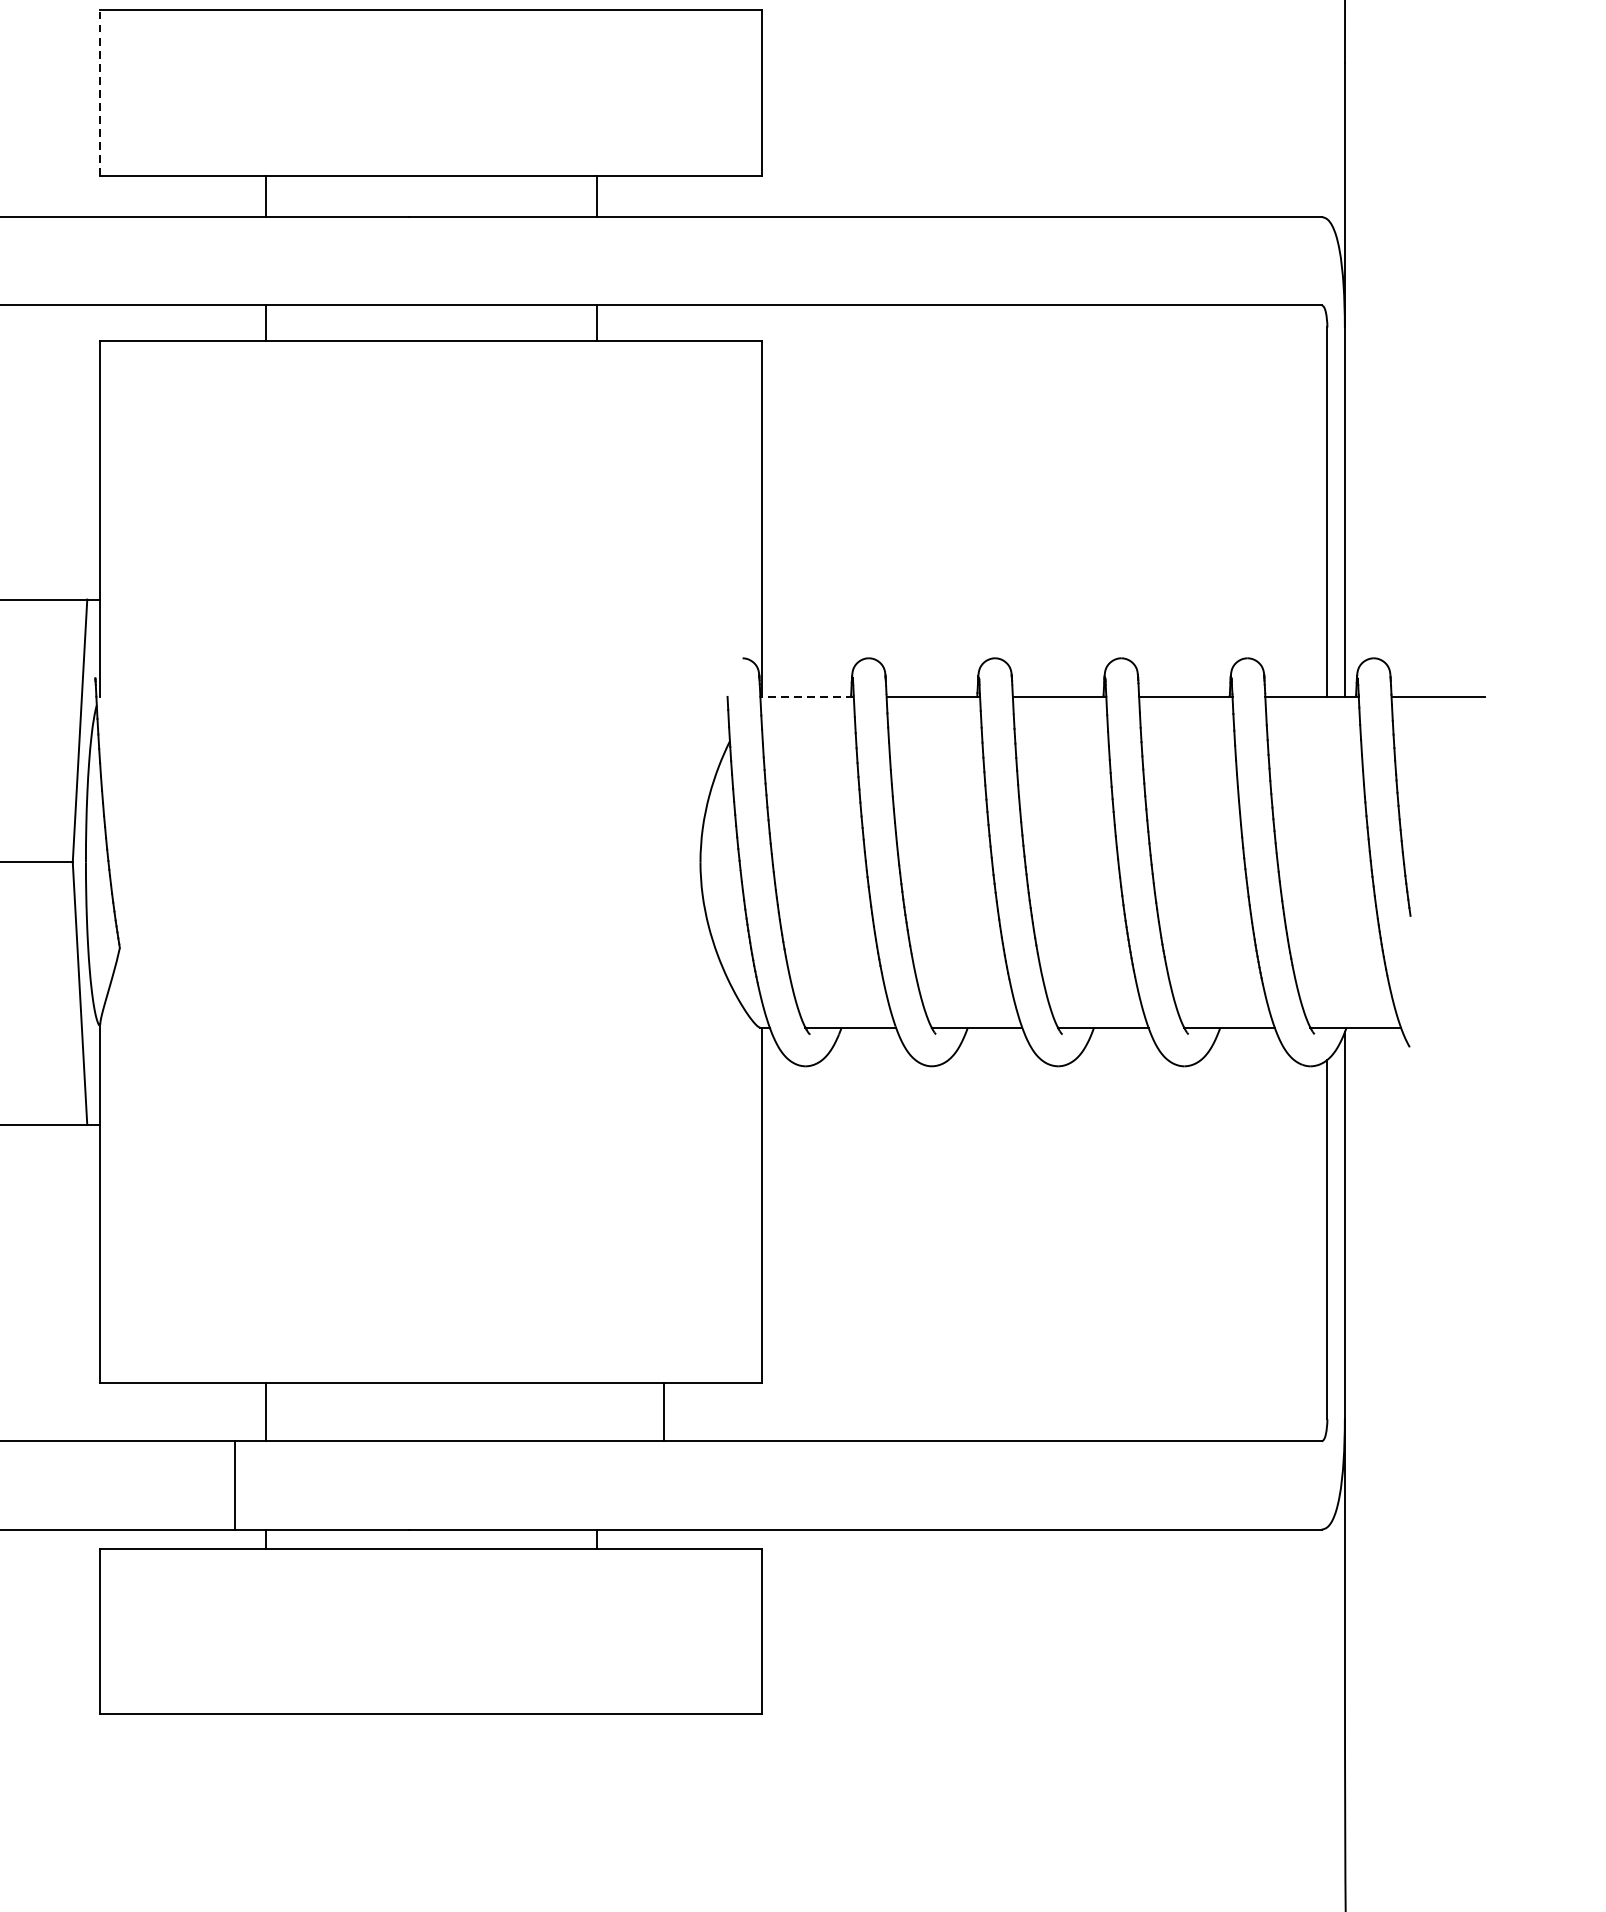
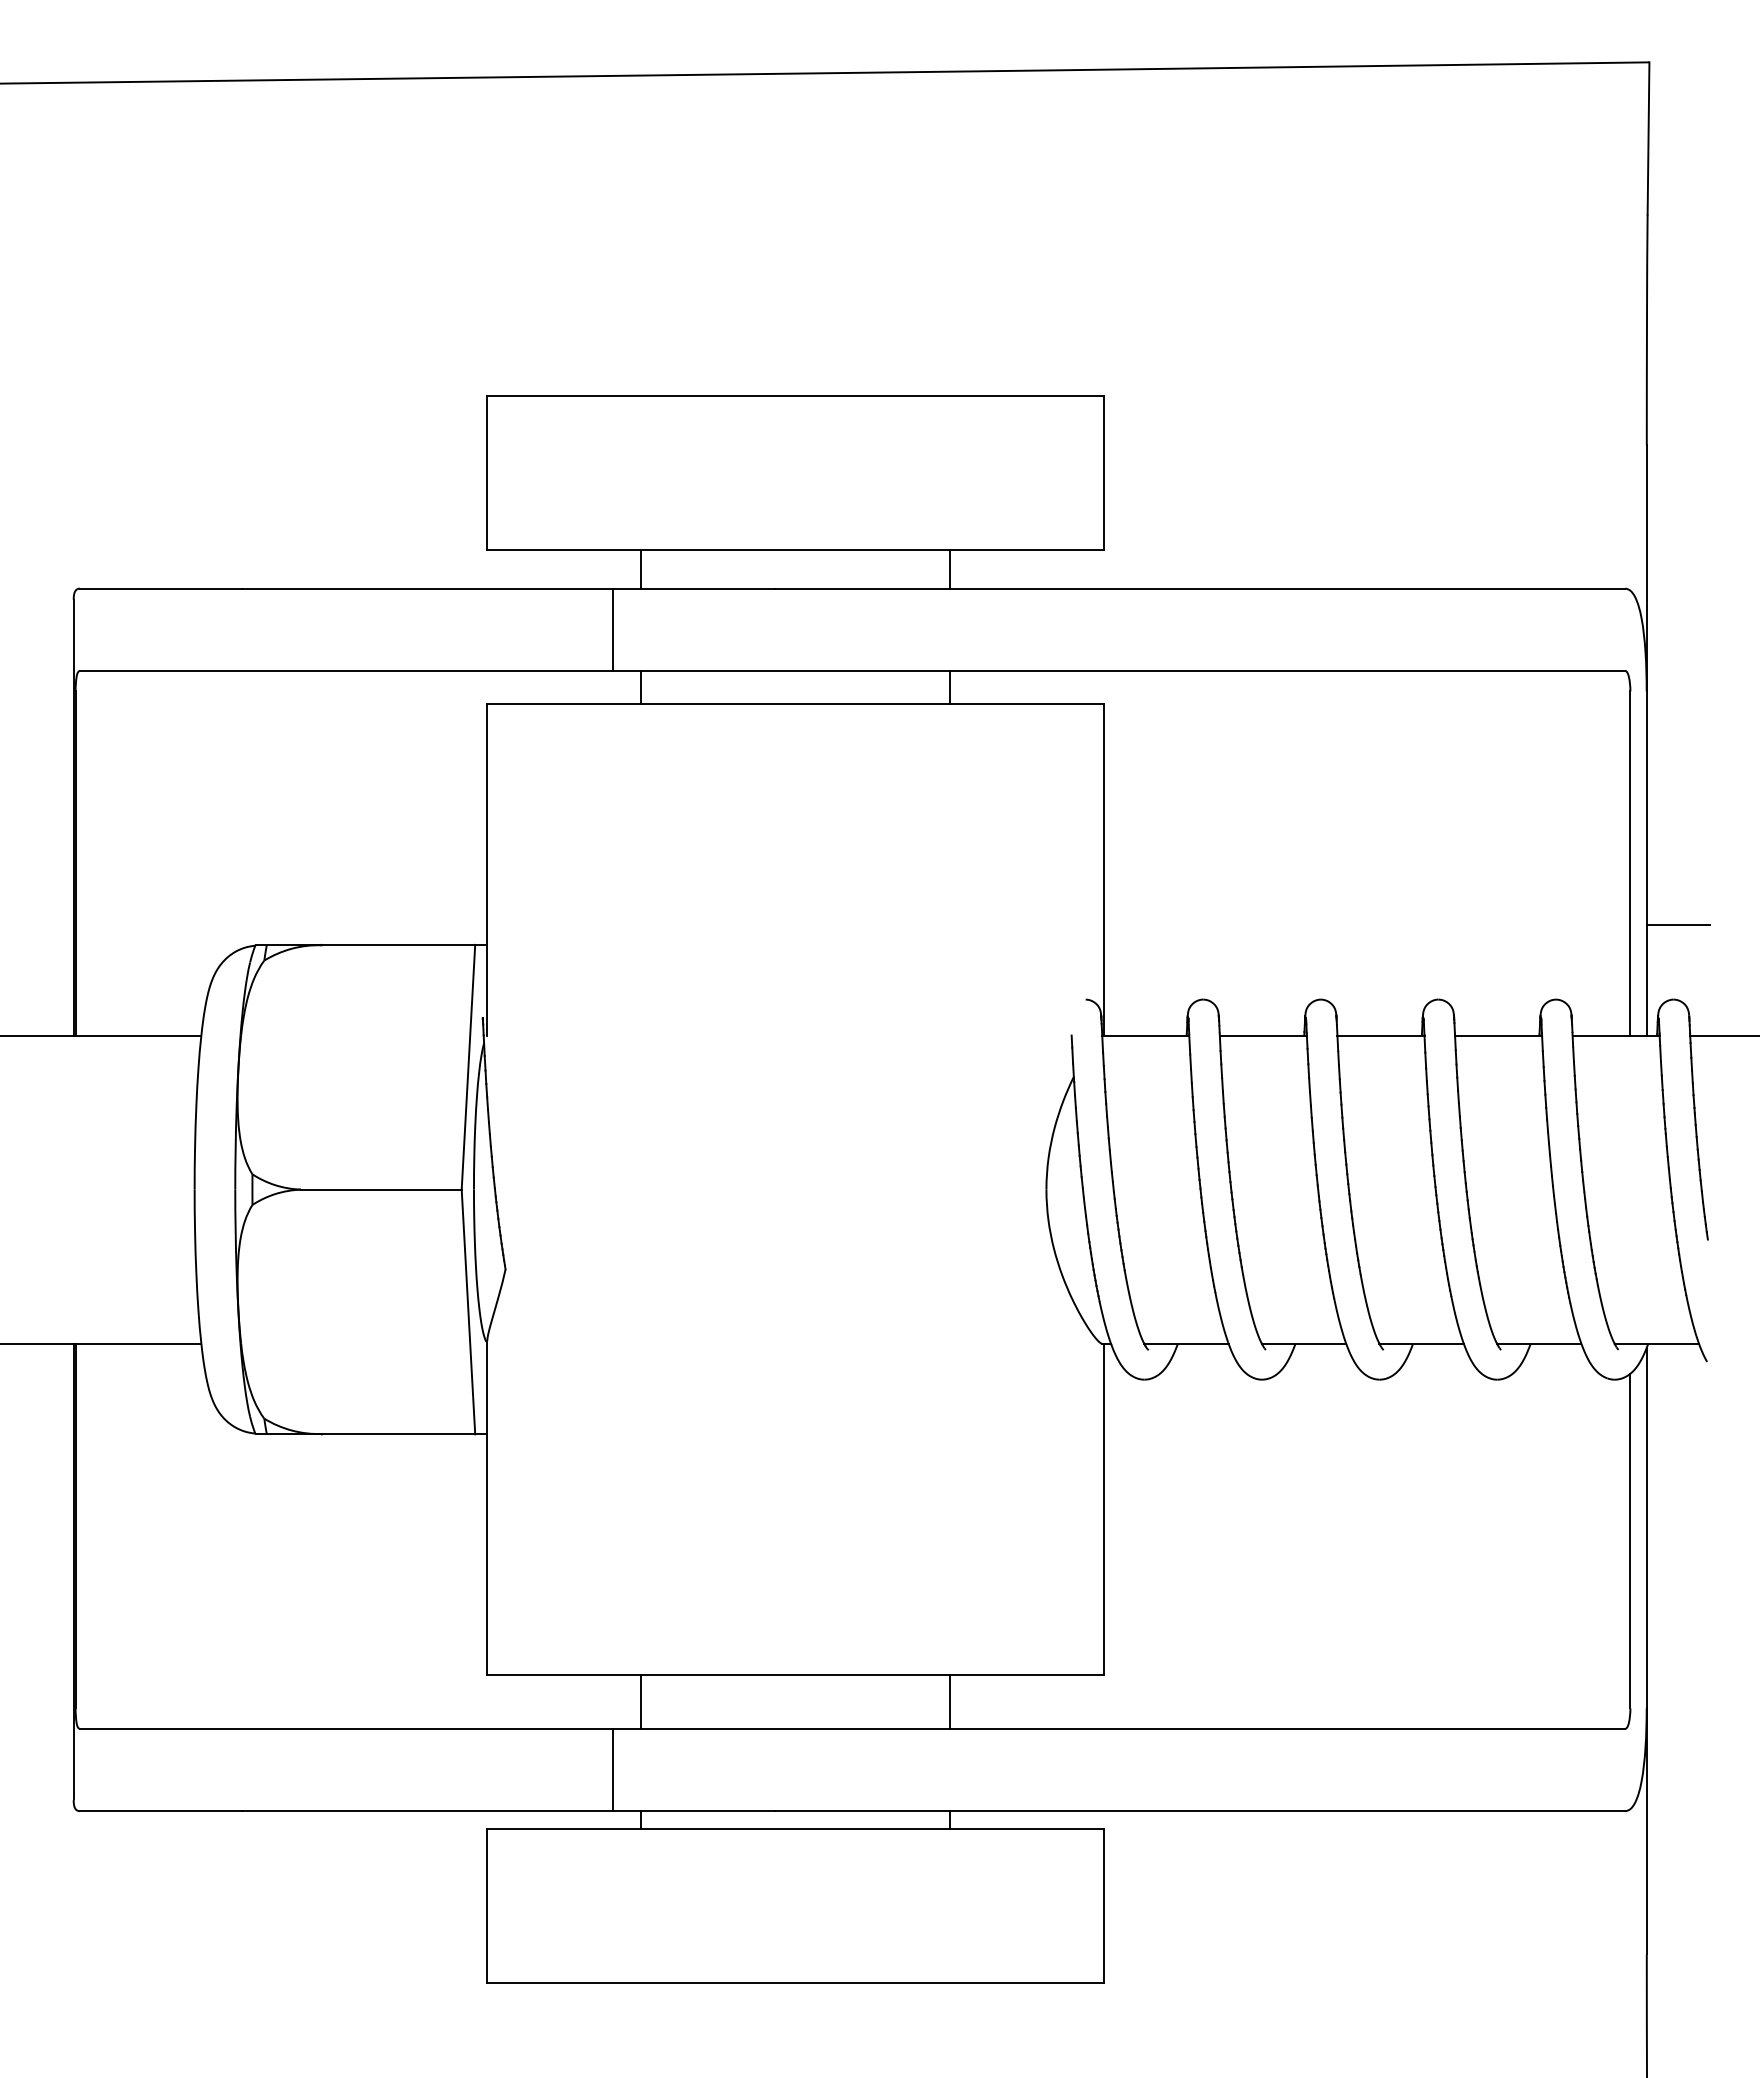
line: (100, 92) -> (487, 472), dashed -> solid
line: (235, 260) -> (613, 629), added
line: (1379, 577) -> (1678, 924), added
line: (806, 696) -> (1145, 1035), dashed -> solid
line: (664, 1411) -> (949, 1701), moved

